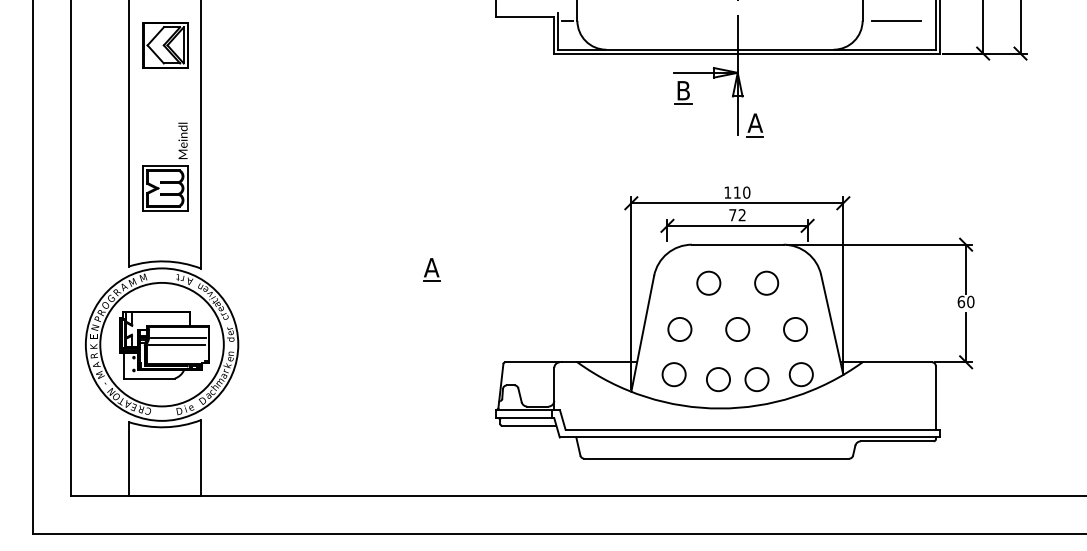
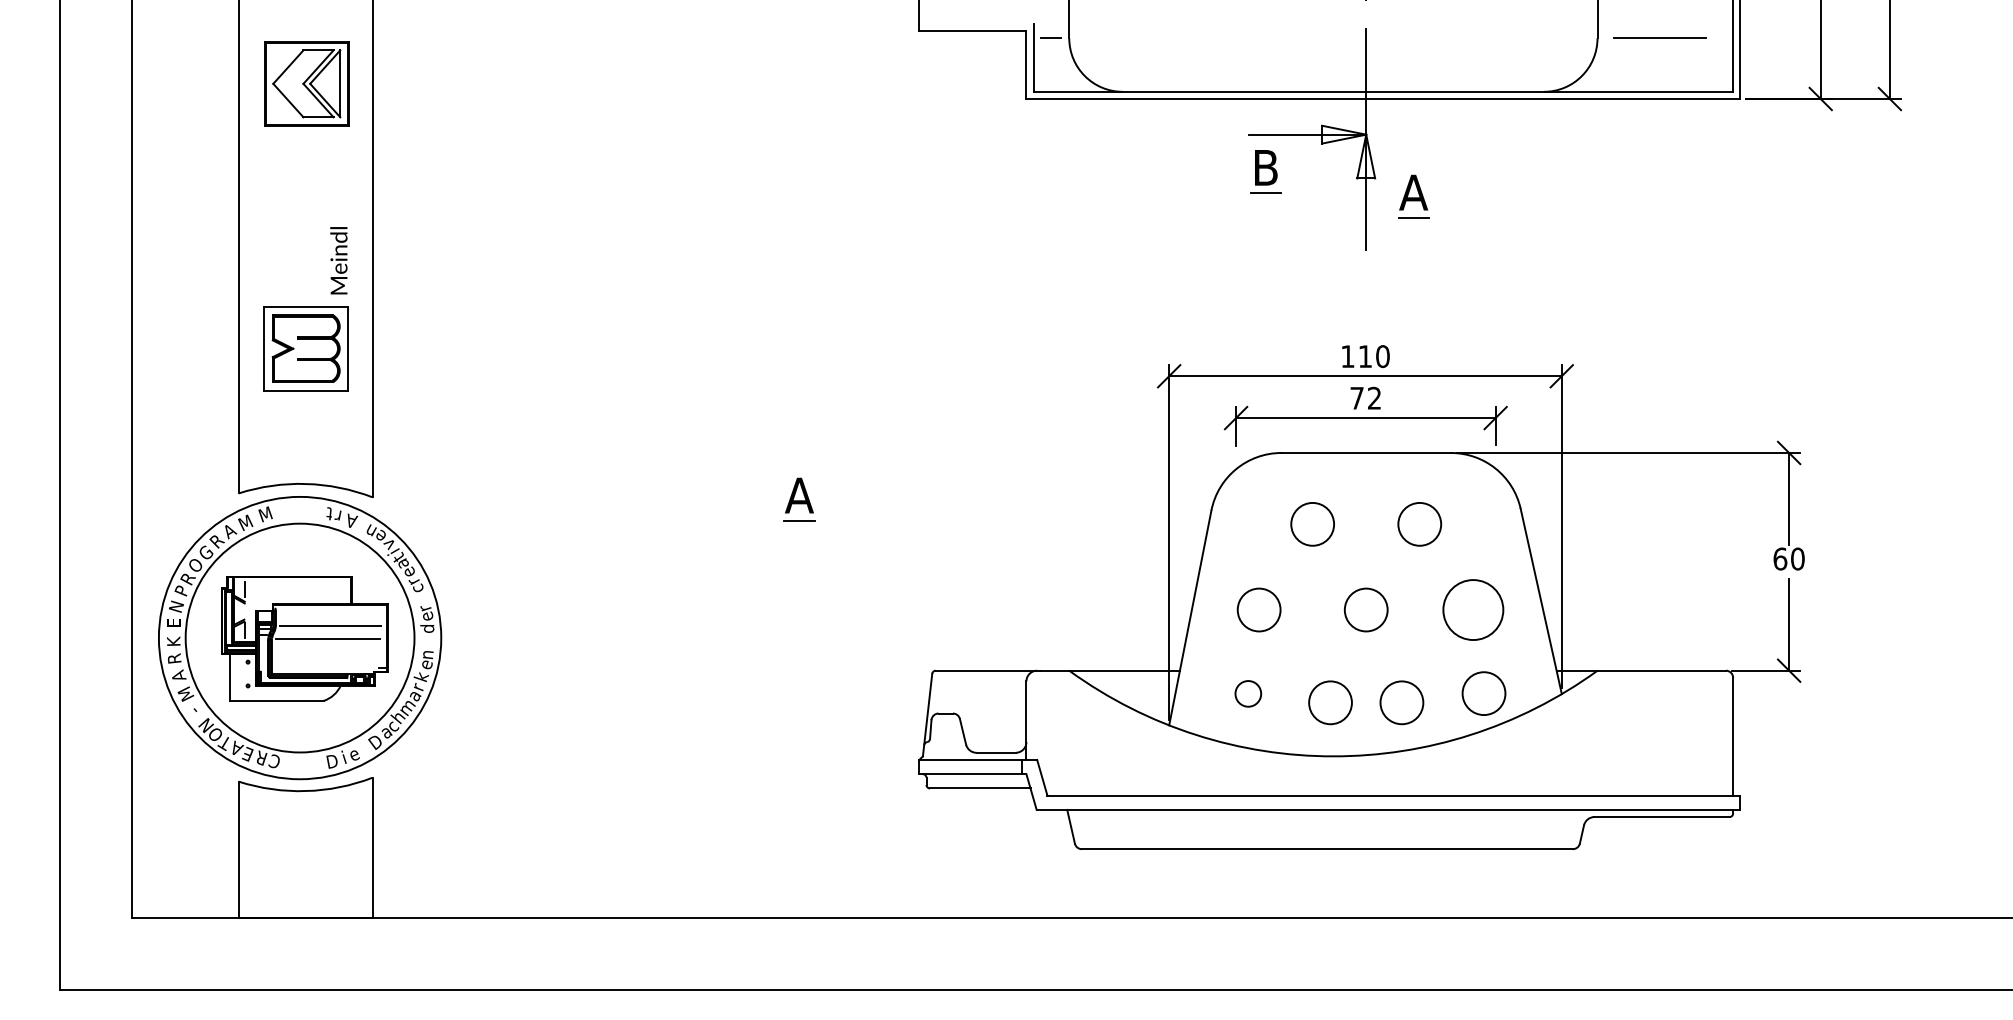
part: (754, 125) -> (1412, 197), moved
circle: (795, 329) -> (1473, 610), size x1.4
circle: (673, 374) -> (1247, 693), size x0.6

